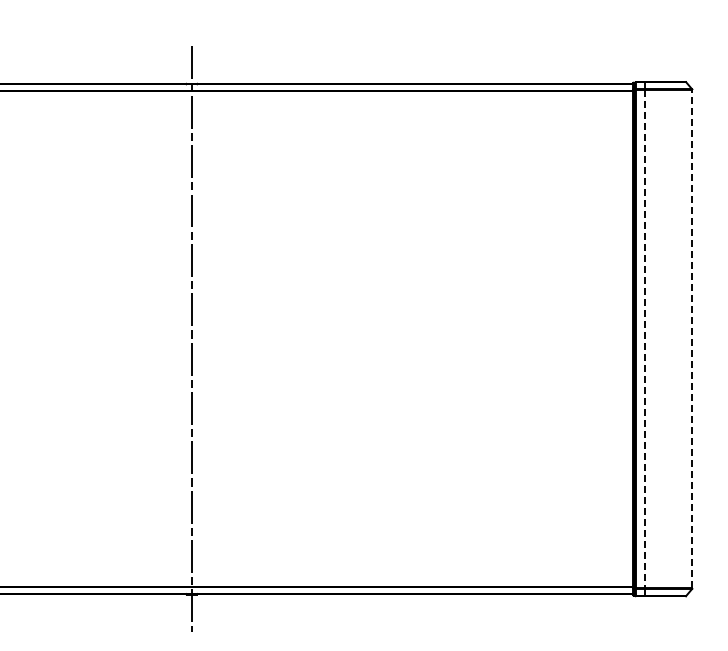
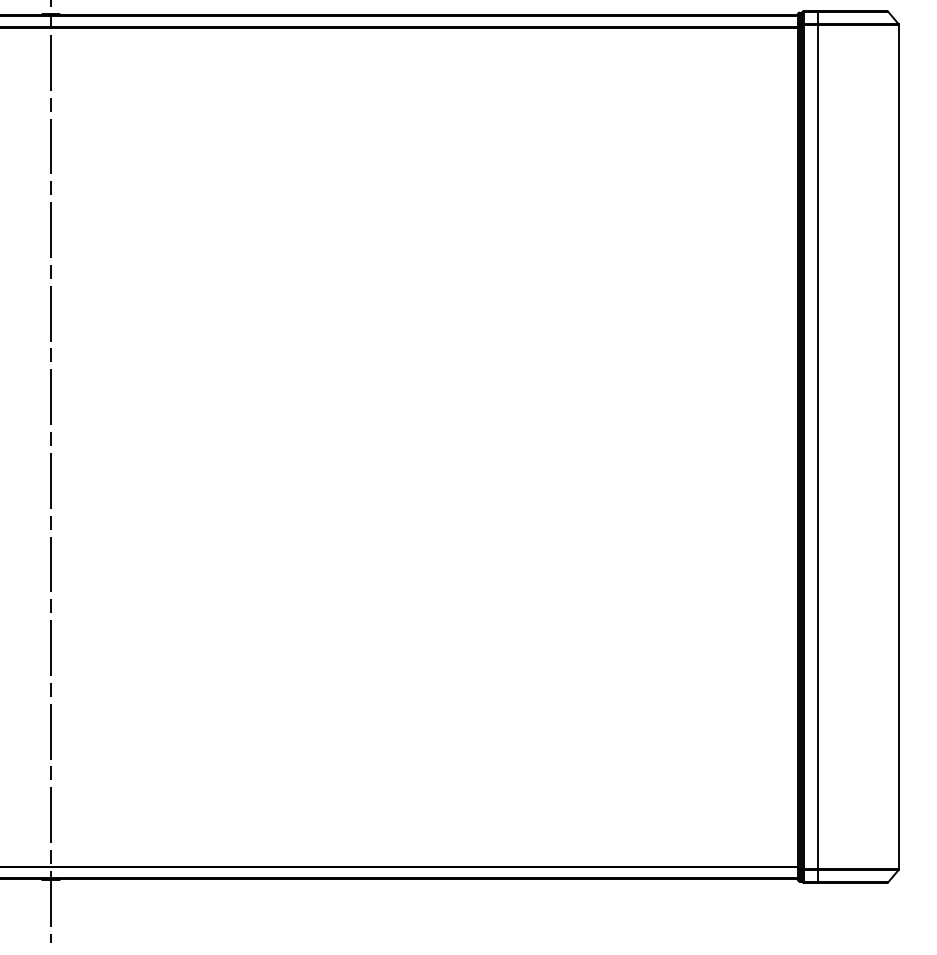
line: (692, 338) -> (899, 445), dashed -> solid
line: (644, 339) -> (817, 447), dashed -> solid

